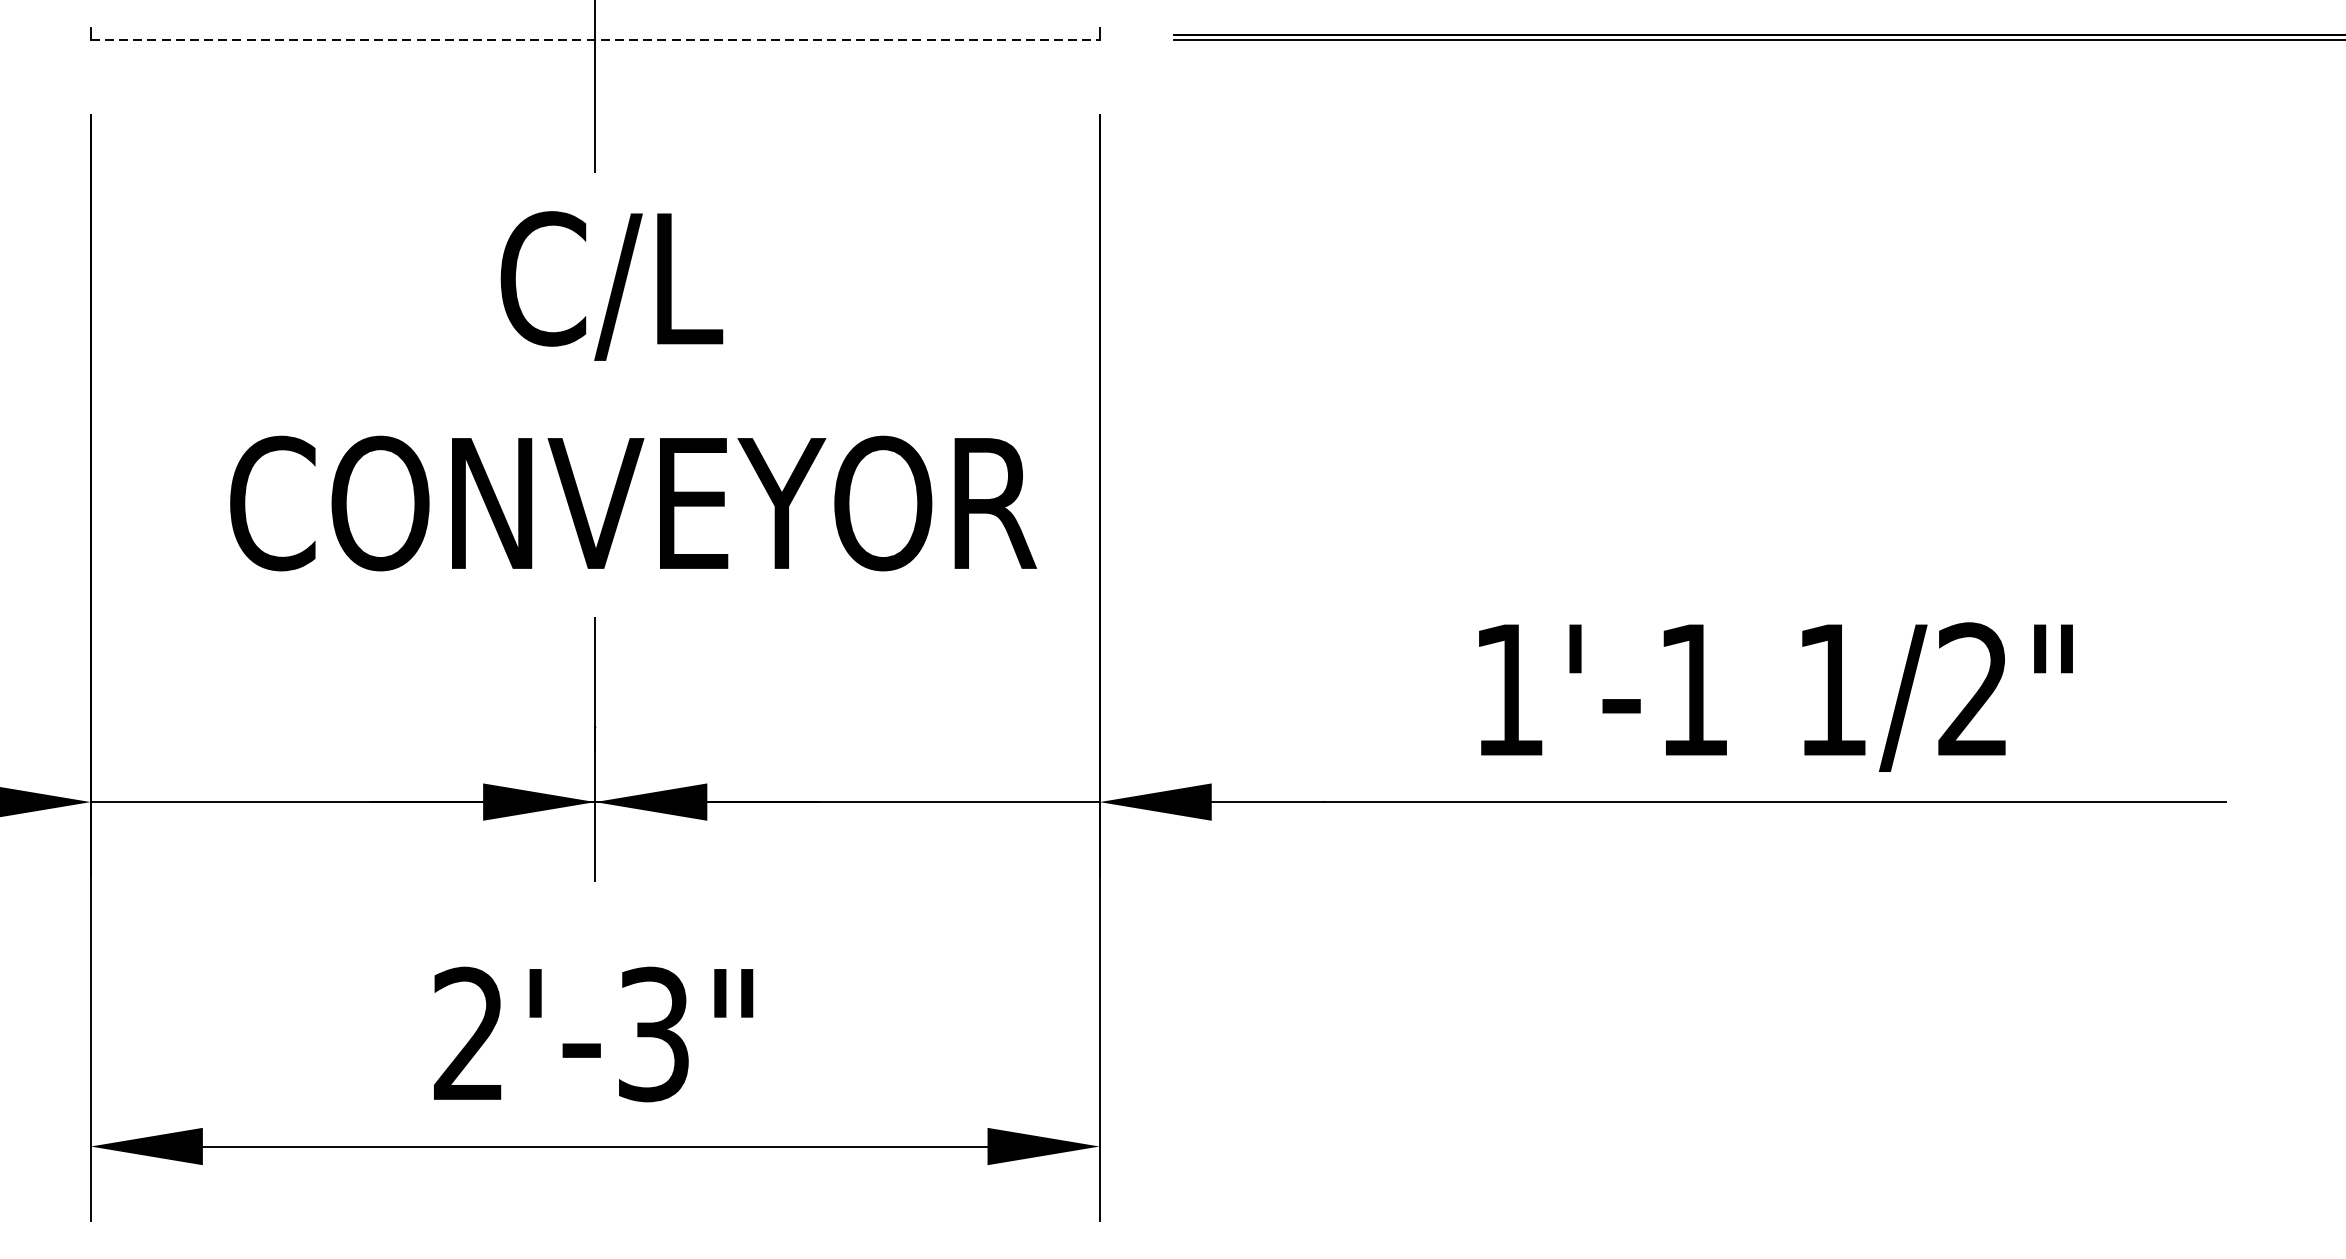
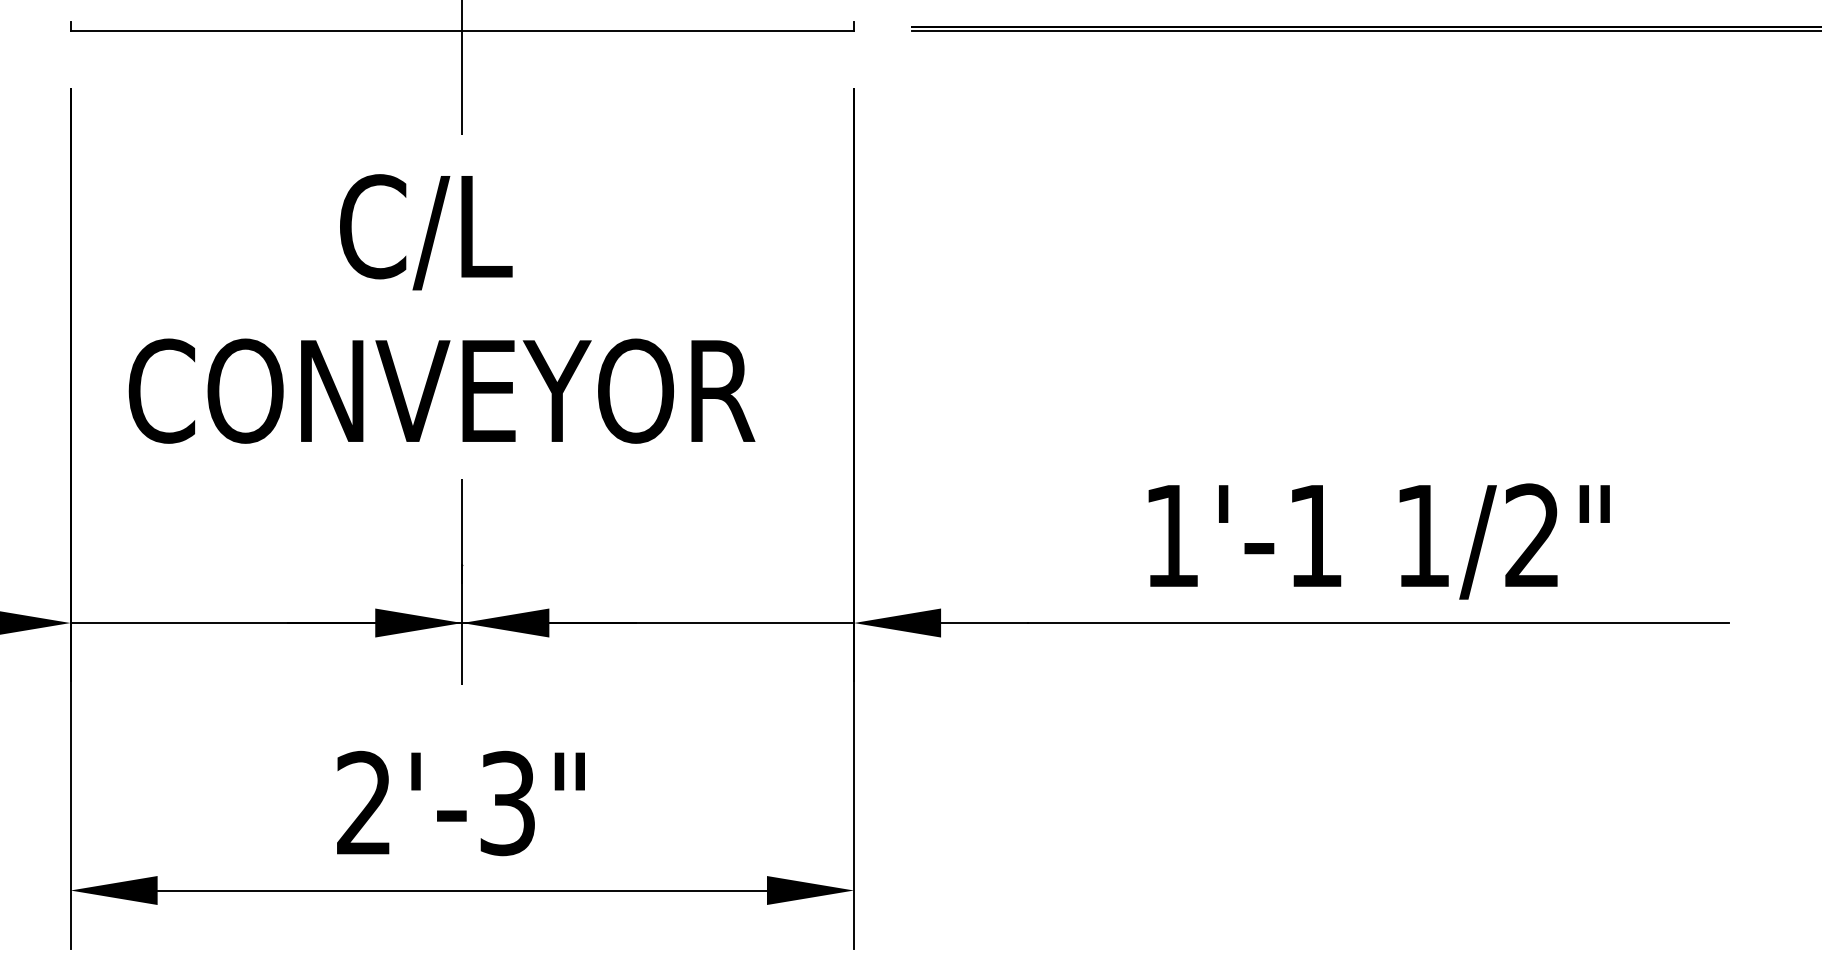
line: (595, 40) -> (462, 31), dashed -> solid
text: (612, 286) -> (426, 232), moved
text: (632, 502) -> (441, 390), moved

